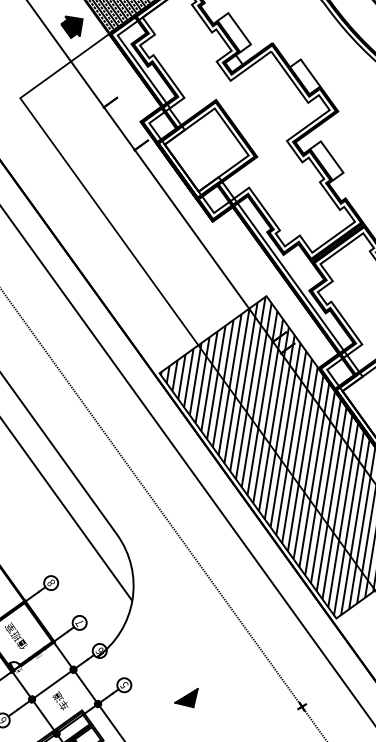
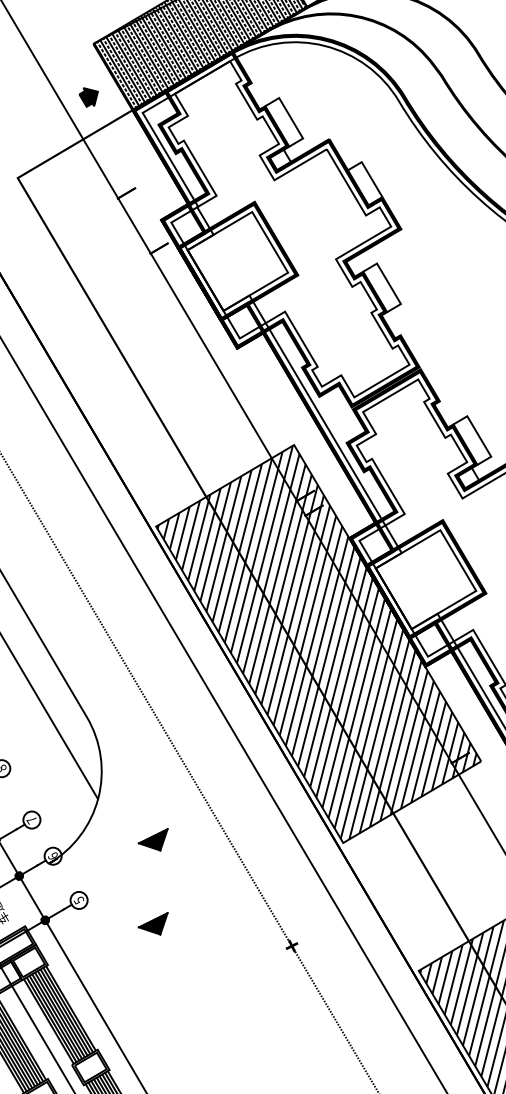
part: (72, 26) -> (88, 97), size x0.7
part: (179, 629) -> (152, 839), added

